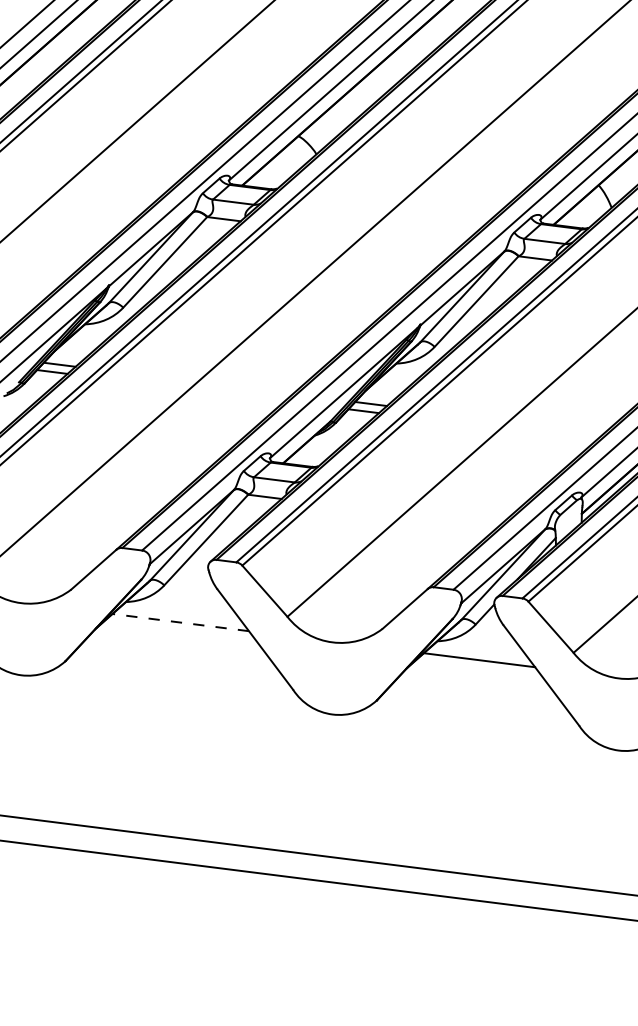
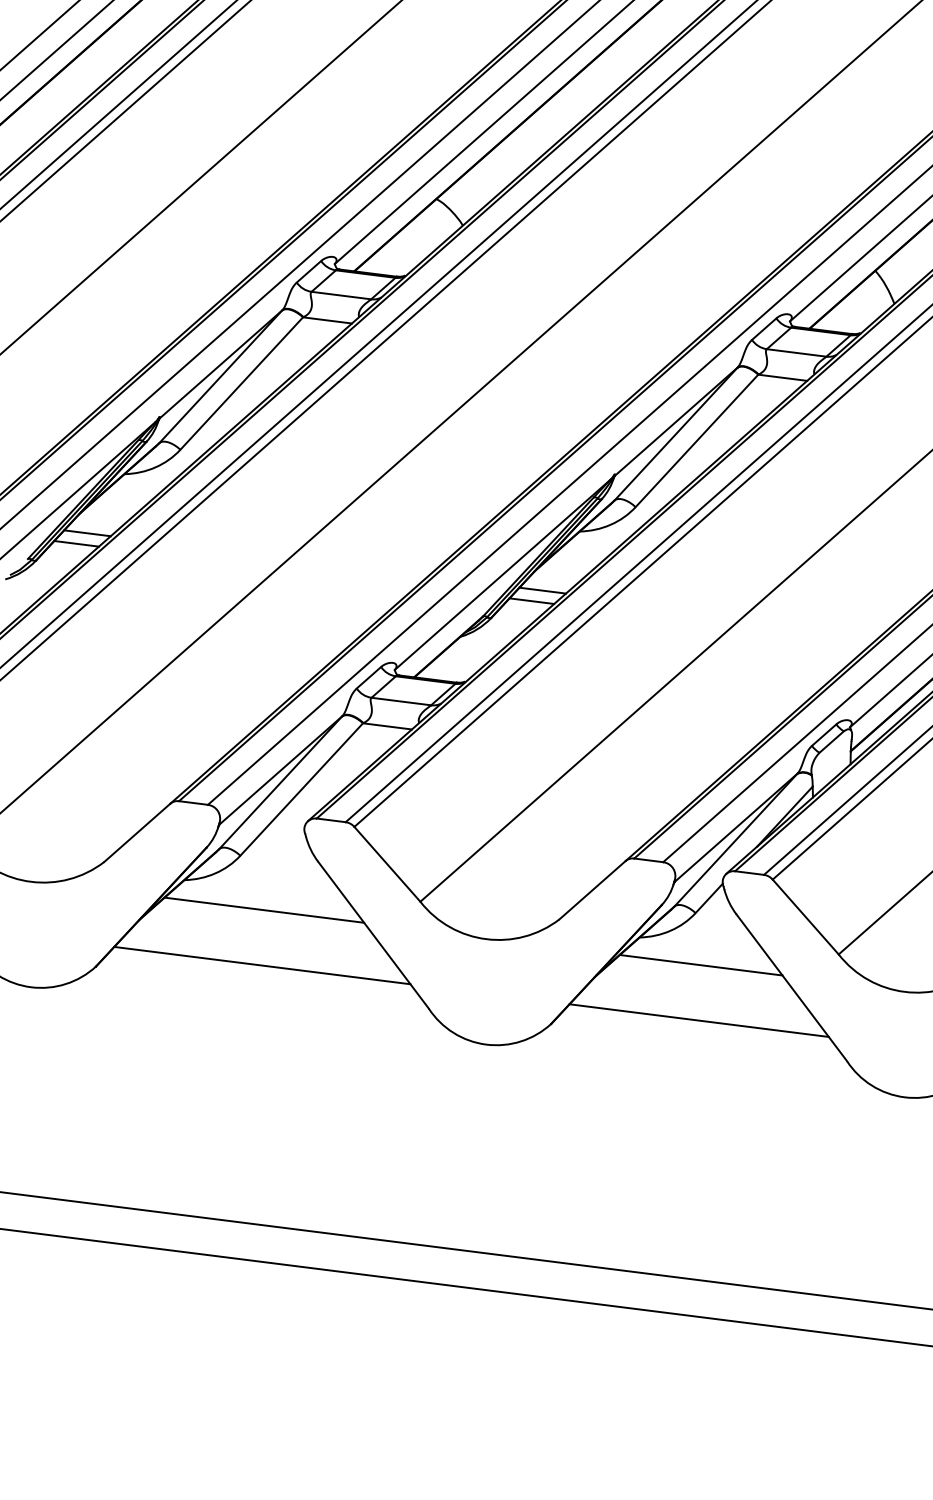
line: (180, 622) -> (264, 910), dashed -> solid
line: (179, 660) -> (262, 965), added
line: (477, 697) -> (698, 1019), added

